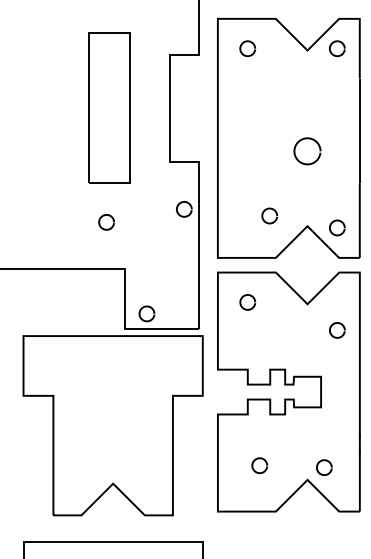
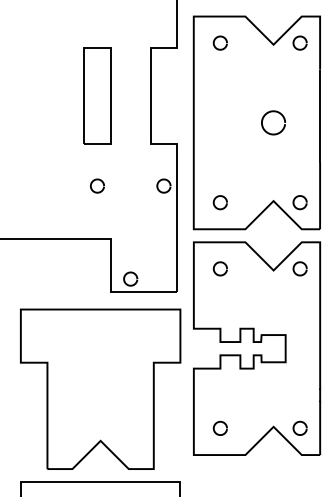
part: (109, 108) -> (97, 96), size x0.71
curve: (297, 157) -> (264, 128), moved
curve: (265, 211) -> (216, 198), moved
curve: (100, 222) -> (92, 186), moved
curve: (343, 329) -> (305, 268), moved
part: (112, 425) -> (100, 389), moved
curve: (256, 460) -> (217, 423), moved
curve: (324, 461) -> (300, 422), moved

